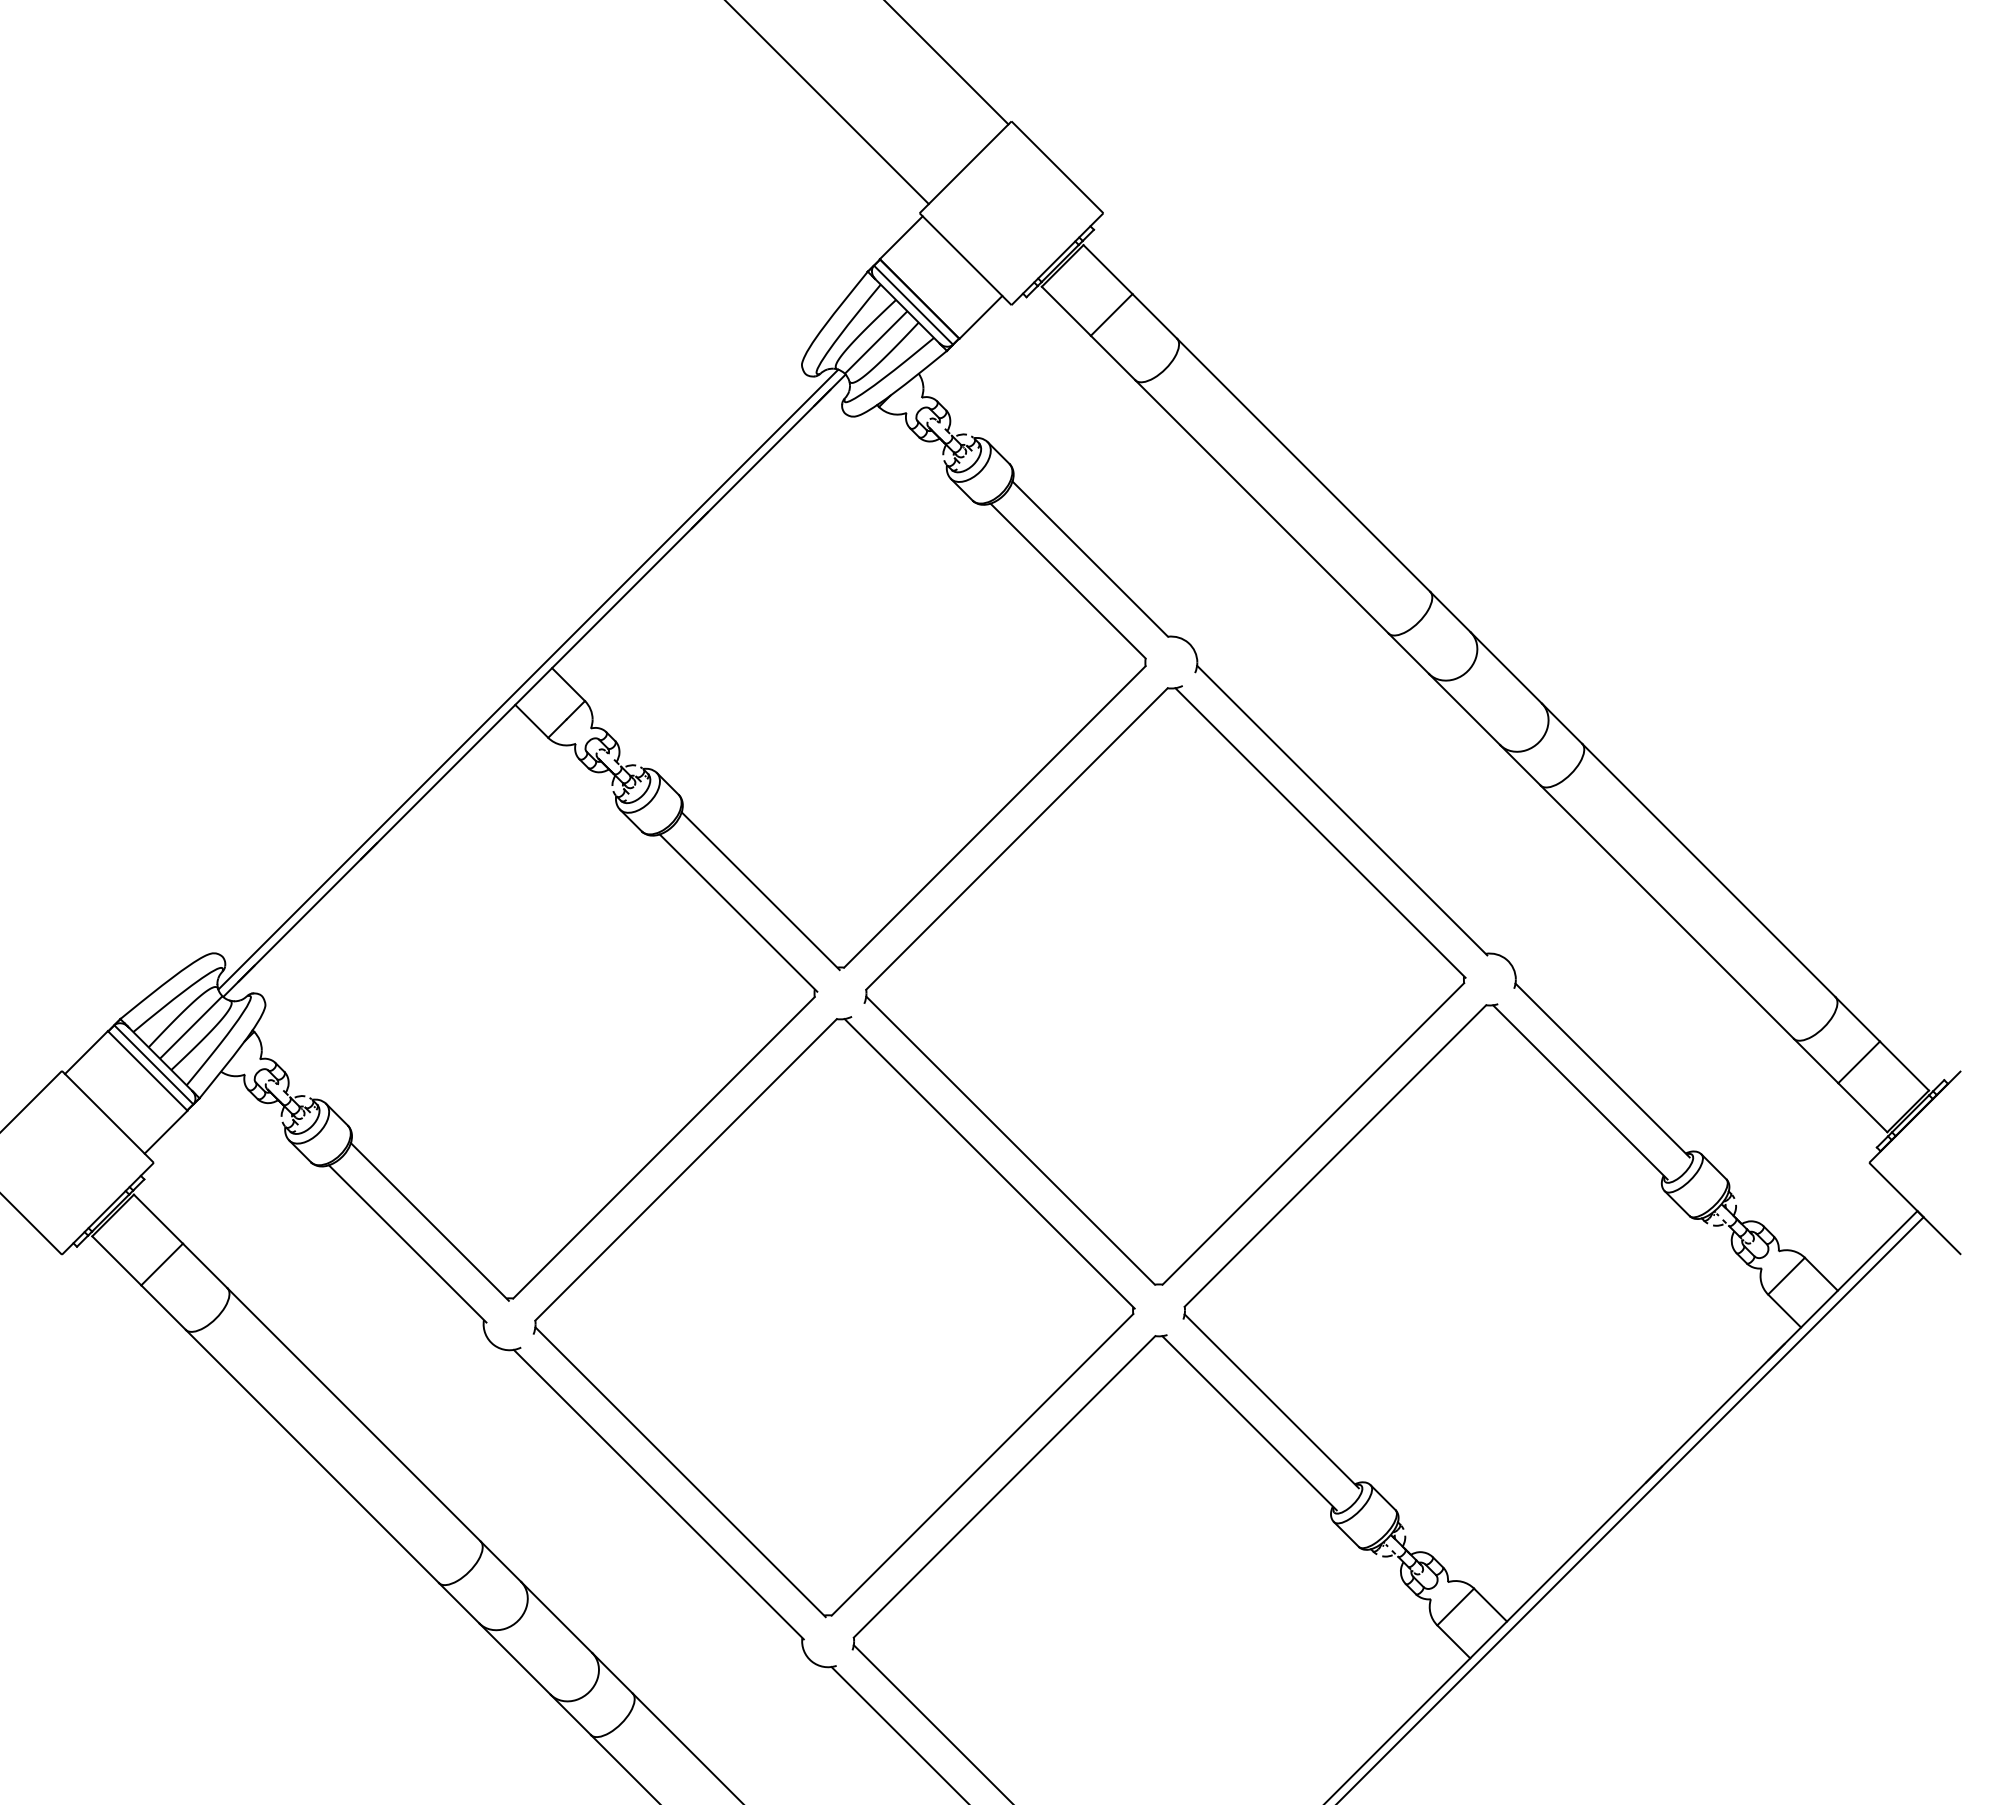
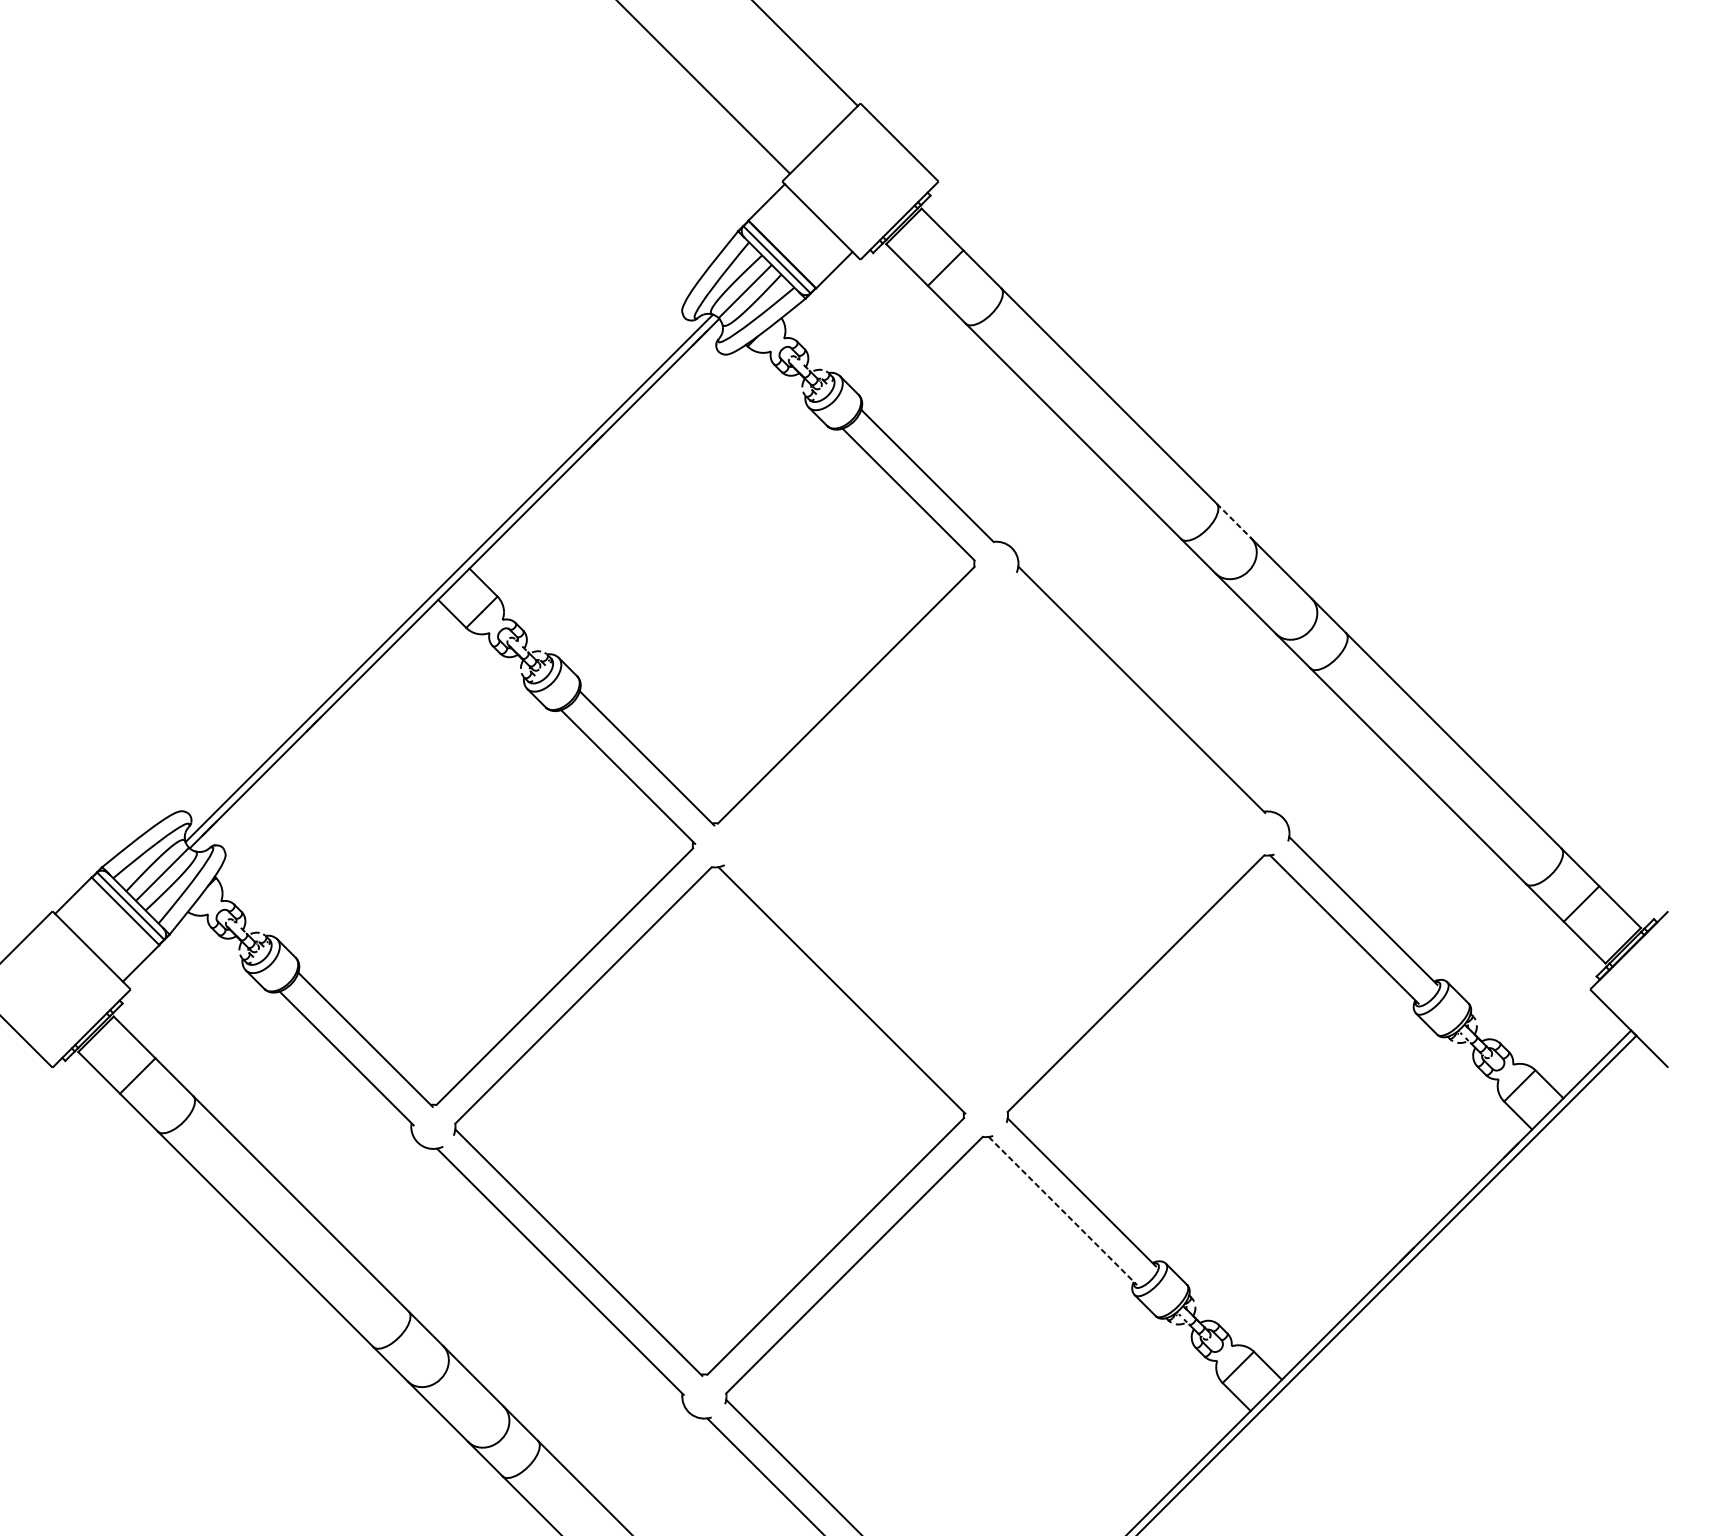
line: (1450, 612) -> (1233, 521), solid -> dashed
part: (1164, 985) -> (990, 838), removed
line: (1249, 1423) -> (1062, 1211), solid -> dashed

